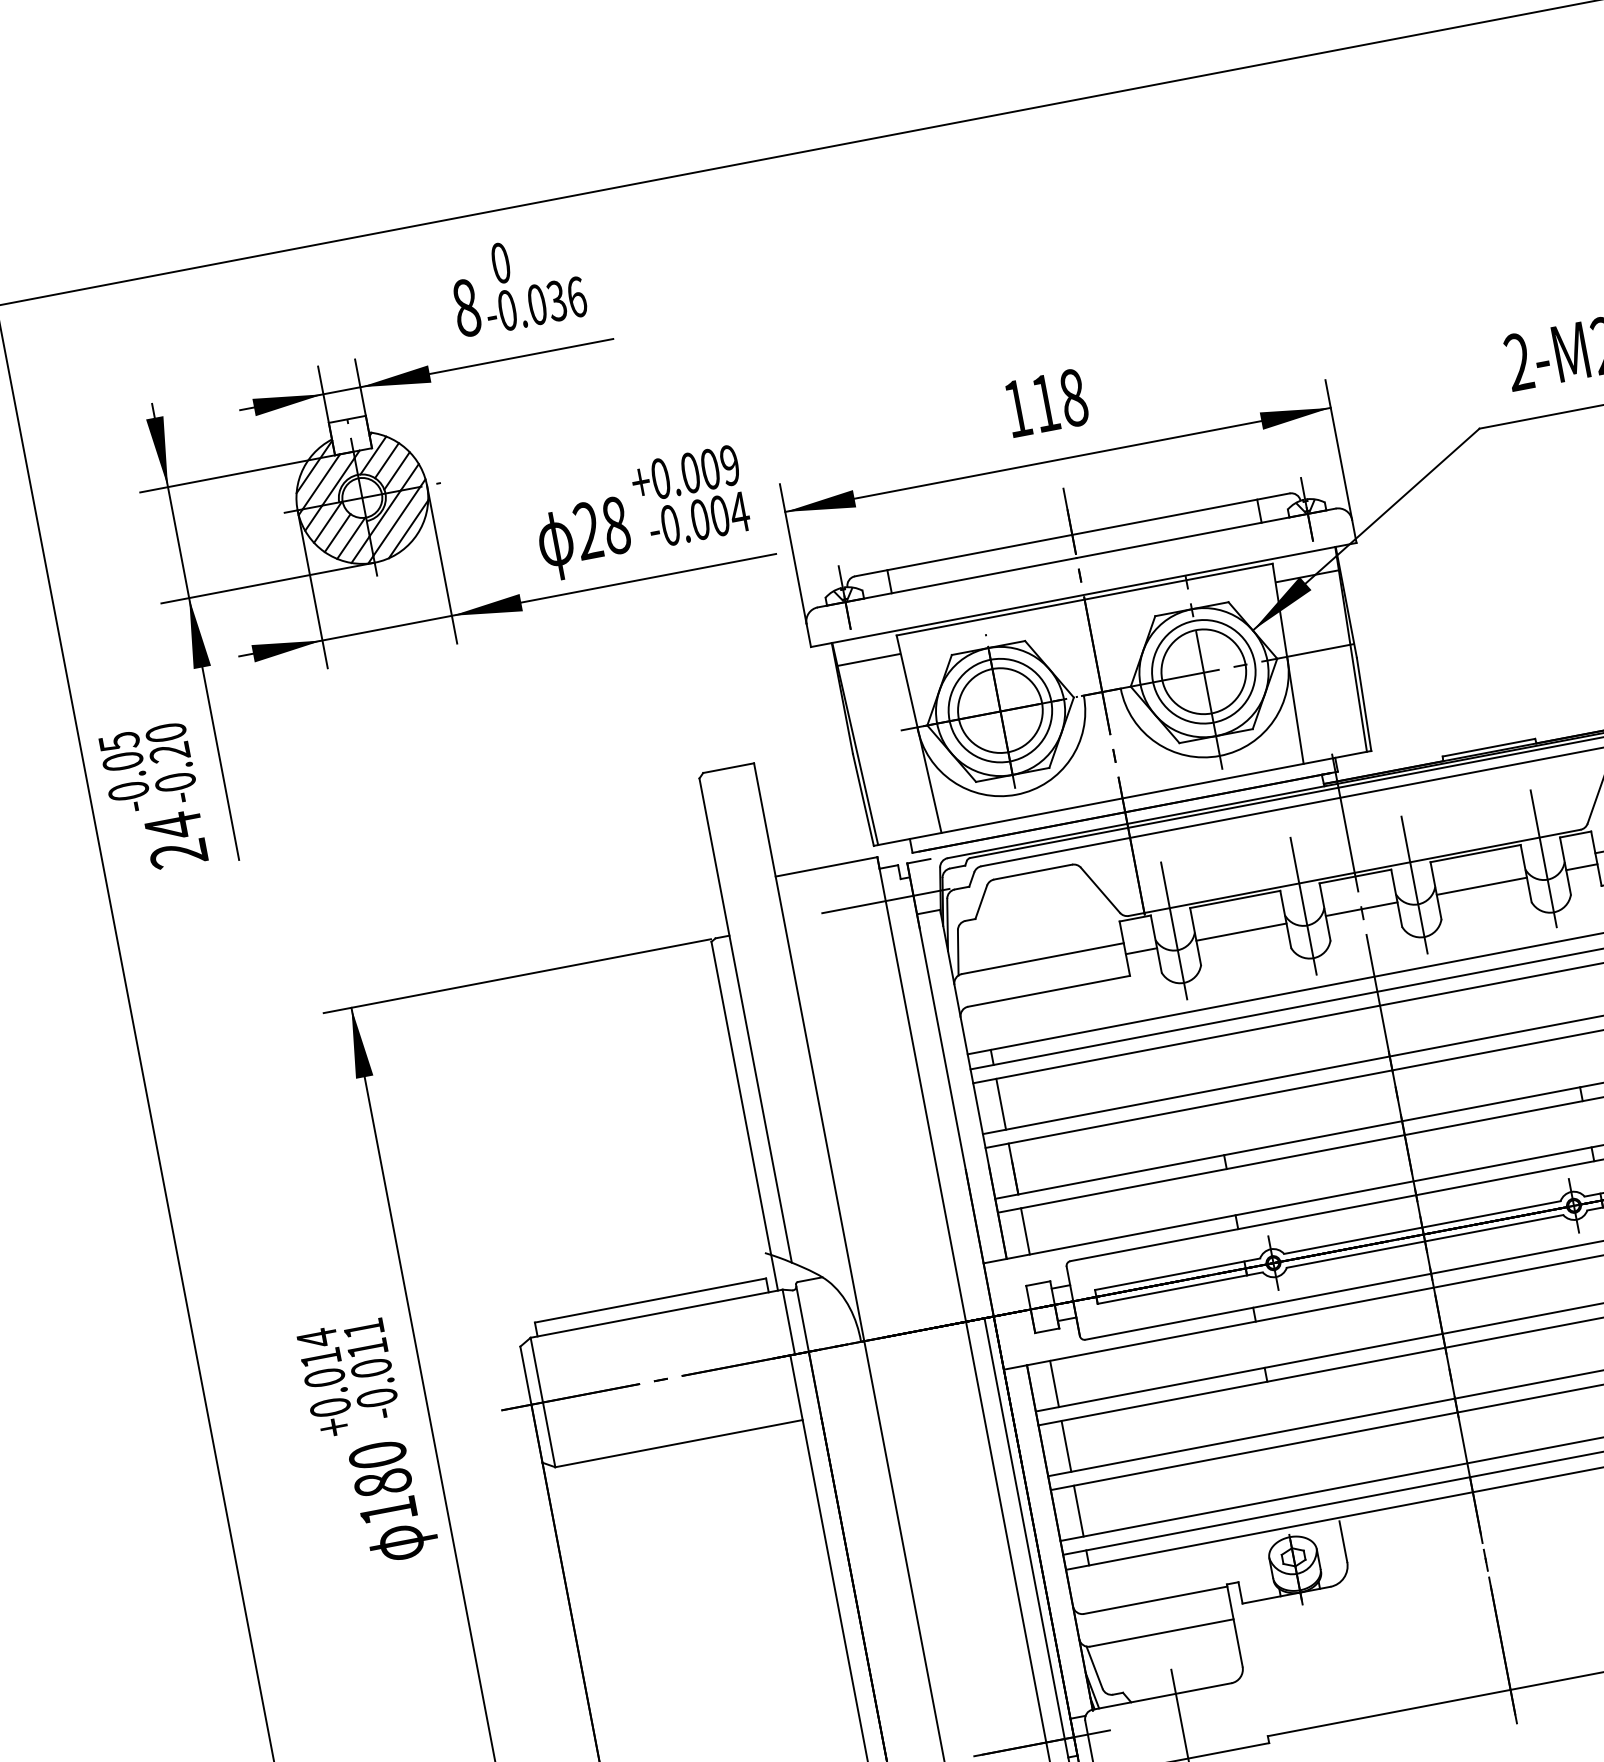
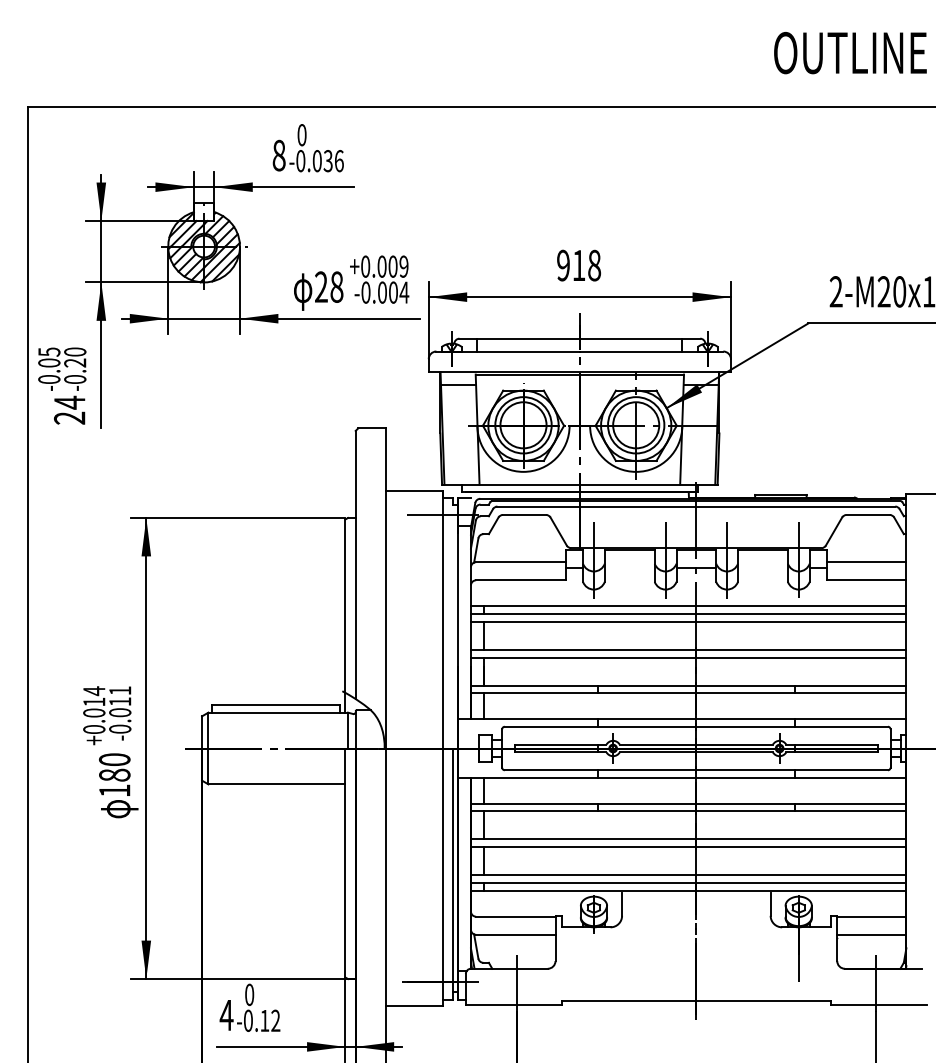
text: (1017, 408) -> (563, 265), 118 -> 918
line: (1481, 886) -> (762, 568), removed
line: (1241, 932) -> (629, 568), removed

